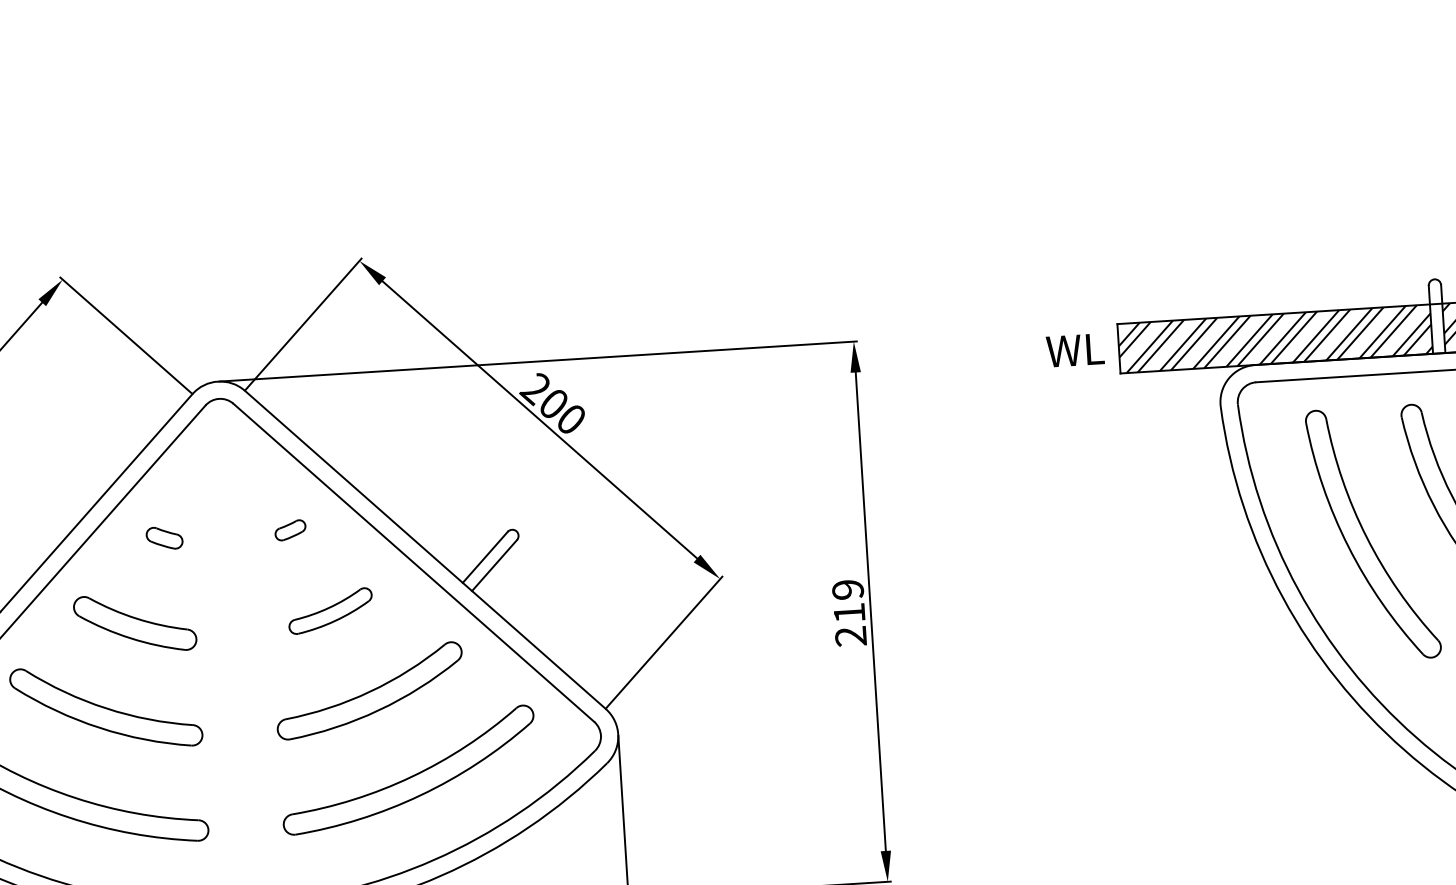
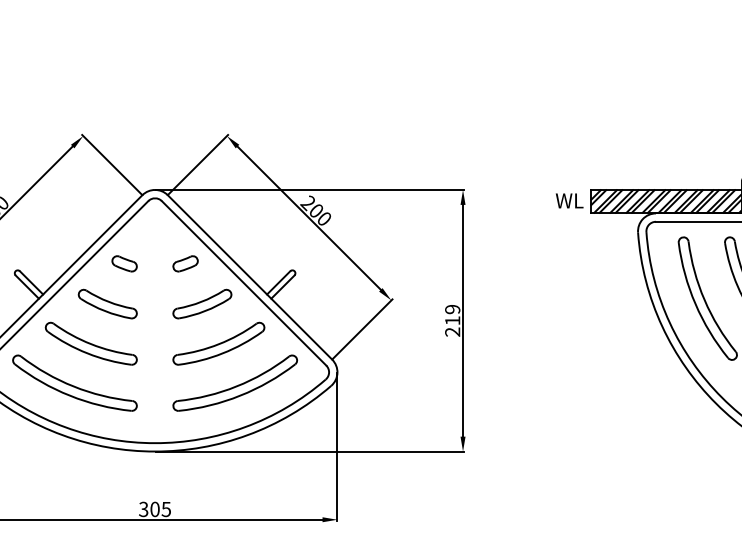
part: (290, 529) -> (185, 263), size x1.67
part: (164, 537) -> (124, 263), size x1.43
part: (330, 609) -> (202, 303), size x1.43

